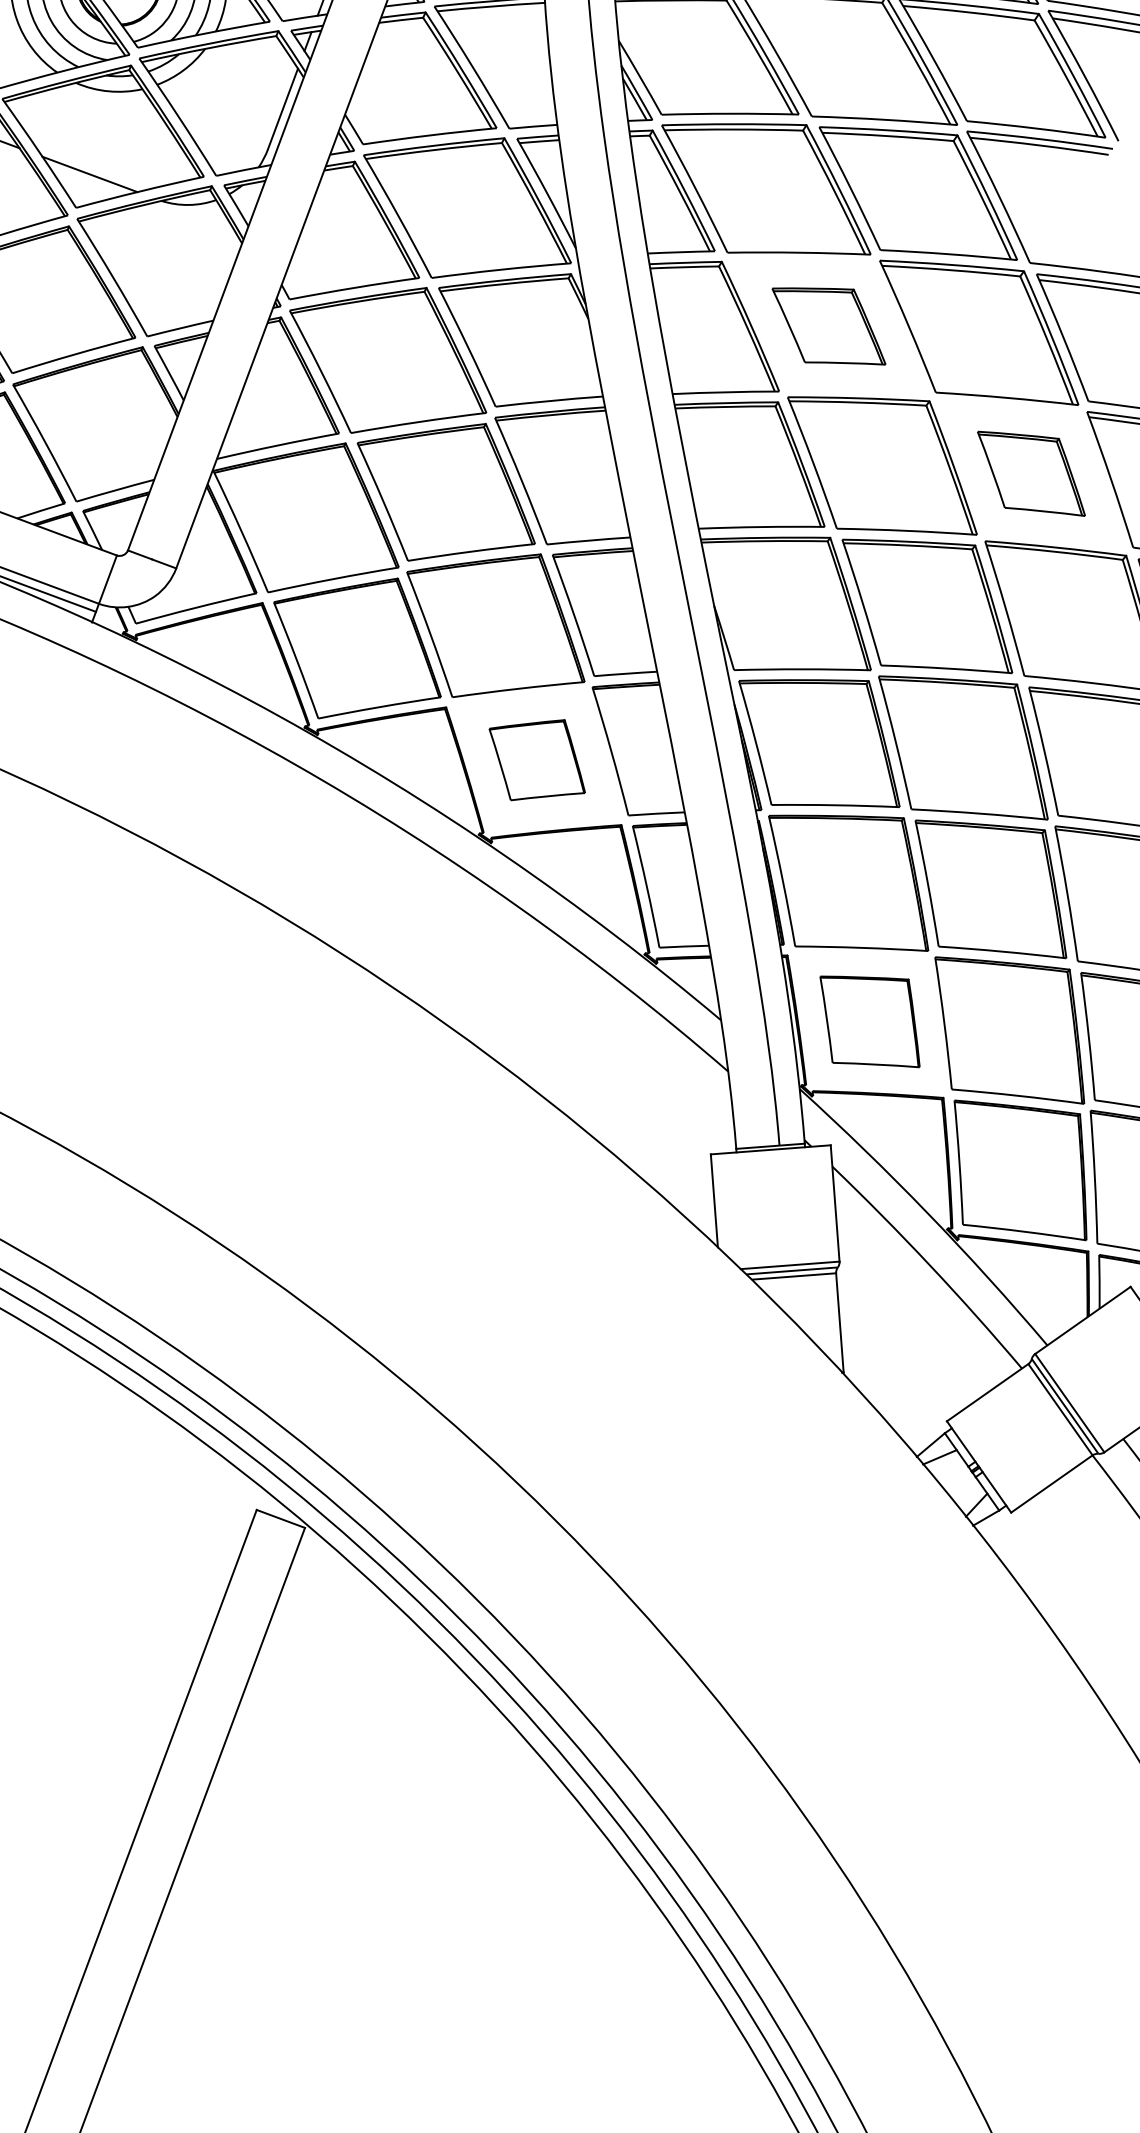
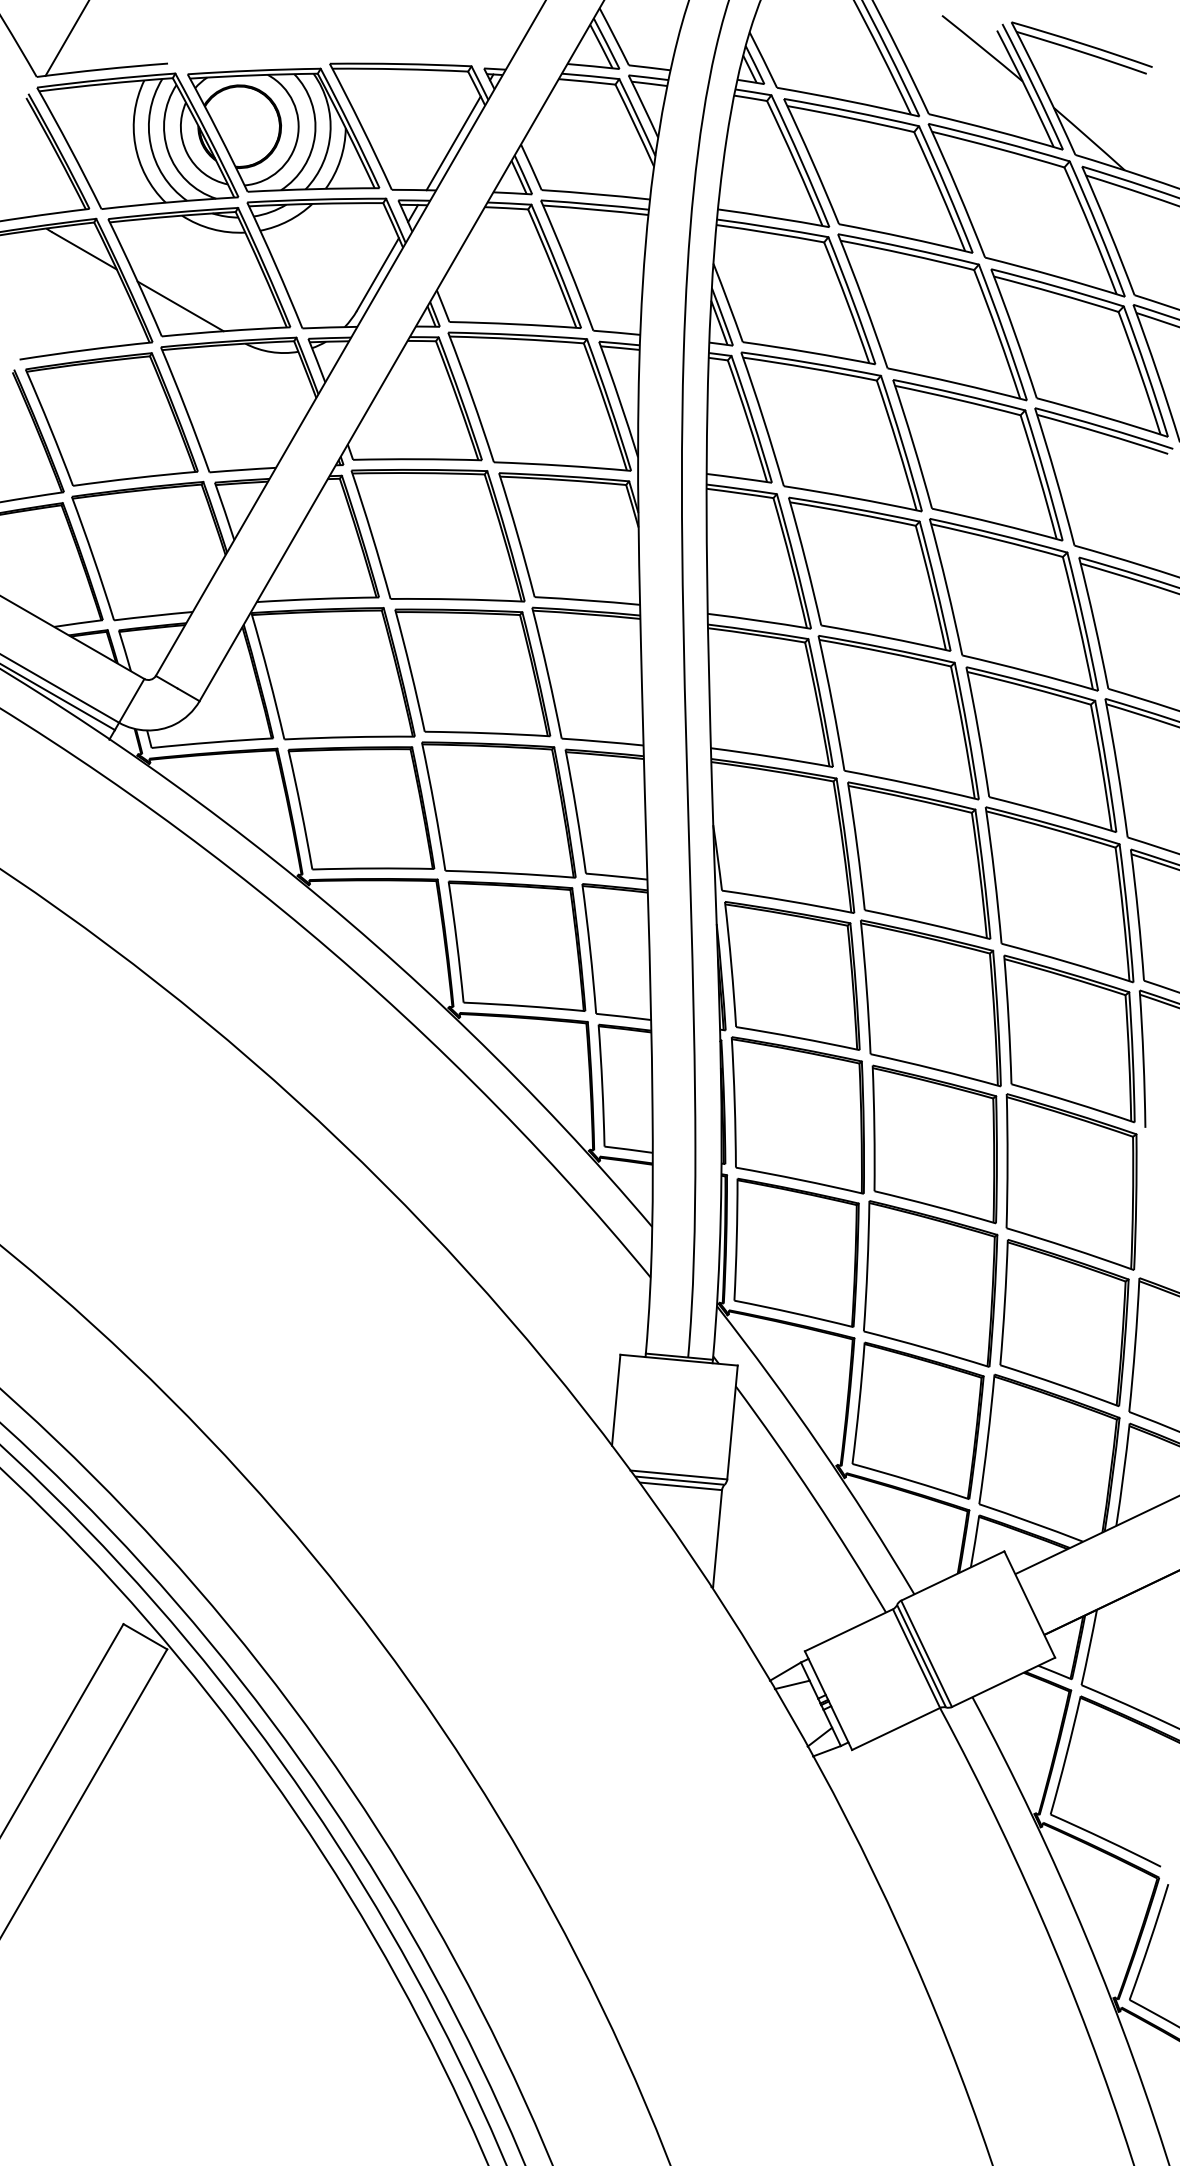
part: (828, 325) -> (869, 573), size x1.67
part: (1031, 473) -> (1041, 749), size x1.67
part: (536, 760) -> (516, 945), size x1.67
part: (870, 1021) -> (796, 1252), size x1.43

